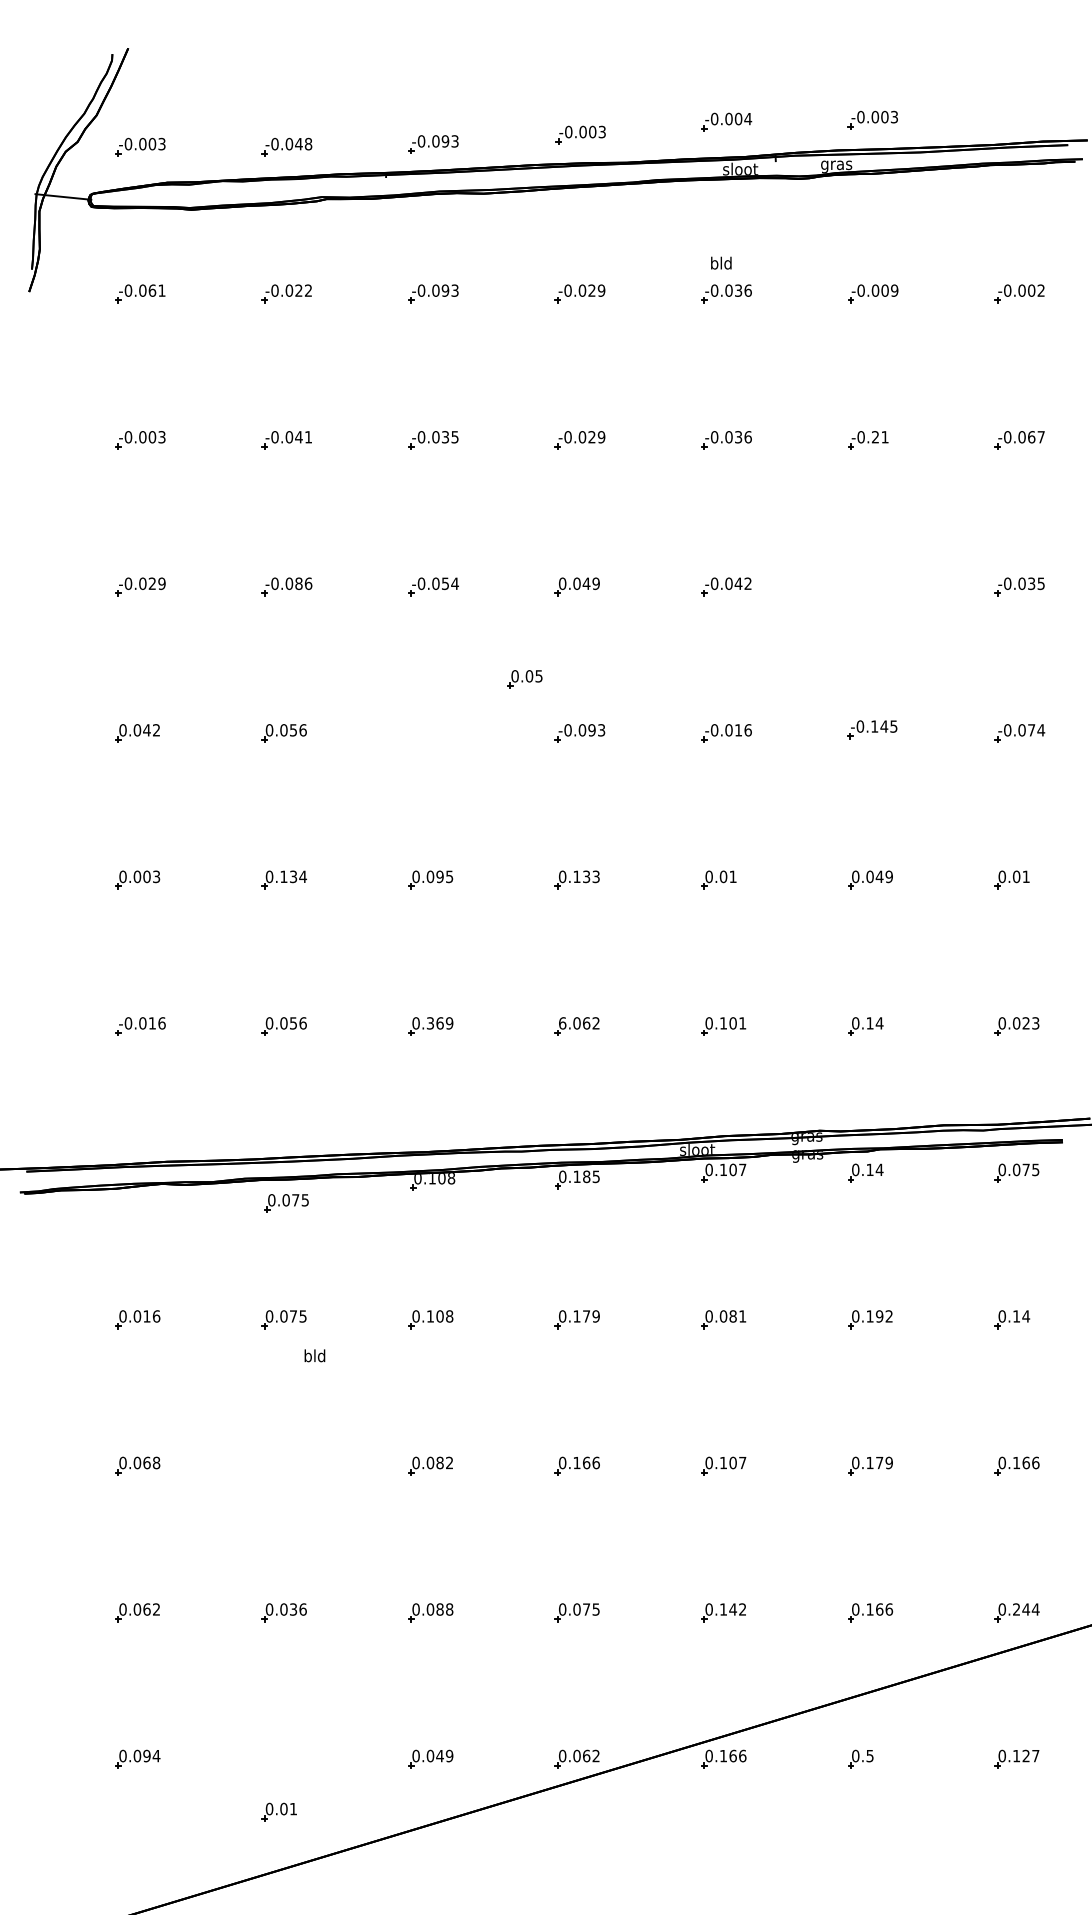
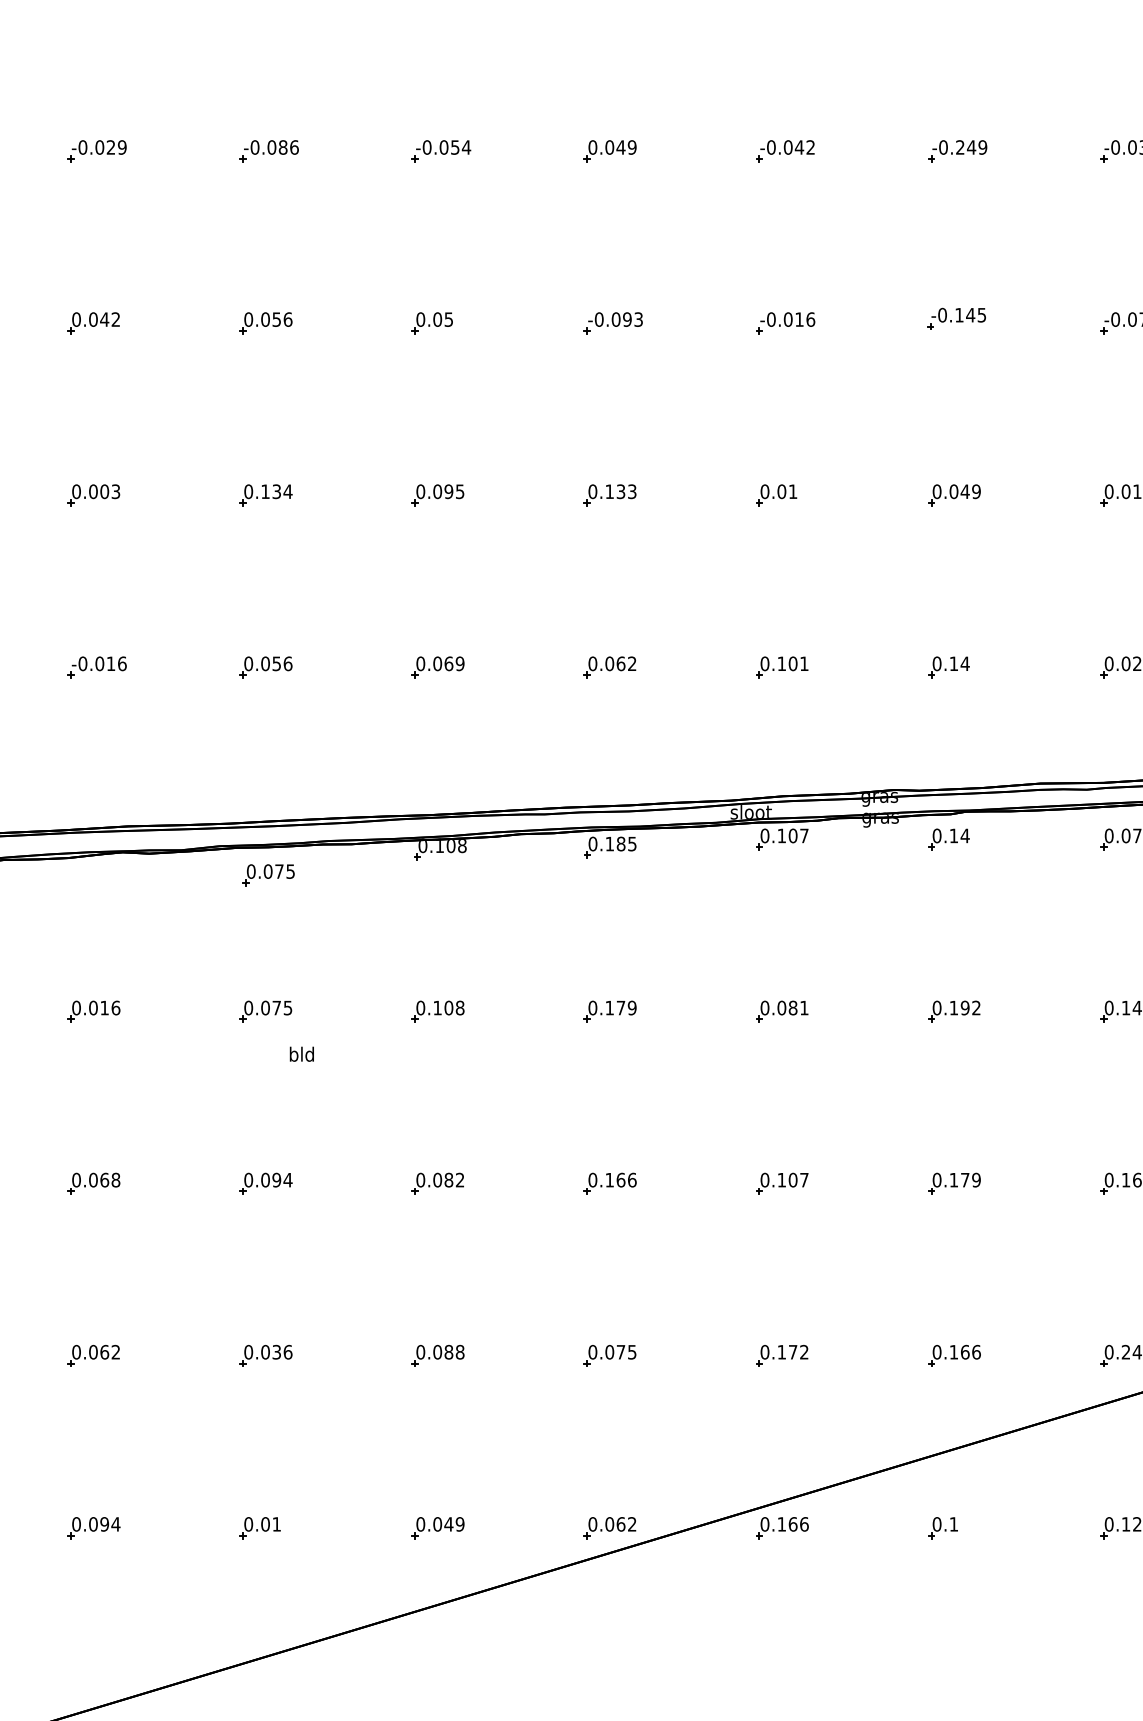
part: (873, 586) -> (957, 150), added
part: (524, 679) -> (431, 323), moved
text: (430, 1023) -> (437, 663), 0.369 -> 0.069
text: (562, 1023) -> (592, 663), 6.062 -> 0.062
part: (283, 1465) -> (265, 1183), added
text: (733, 1609) -> (793, 1352), 0.142 -> 0.172
text: (869, 1756) -> (953, 1524), 0.5 -> 0.1
part: (278, 1811) -> (259, 1527), moved

